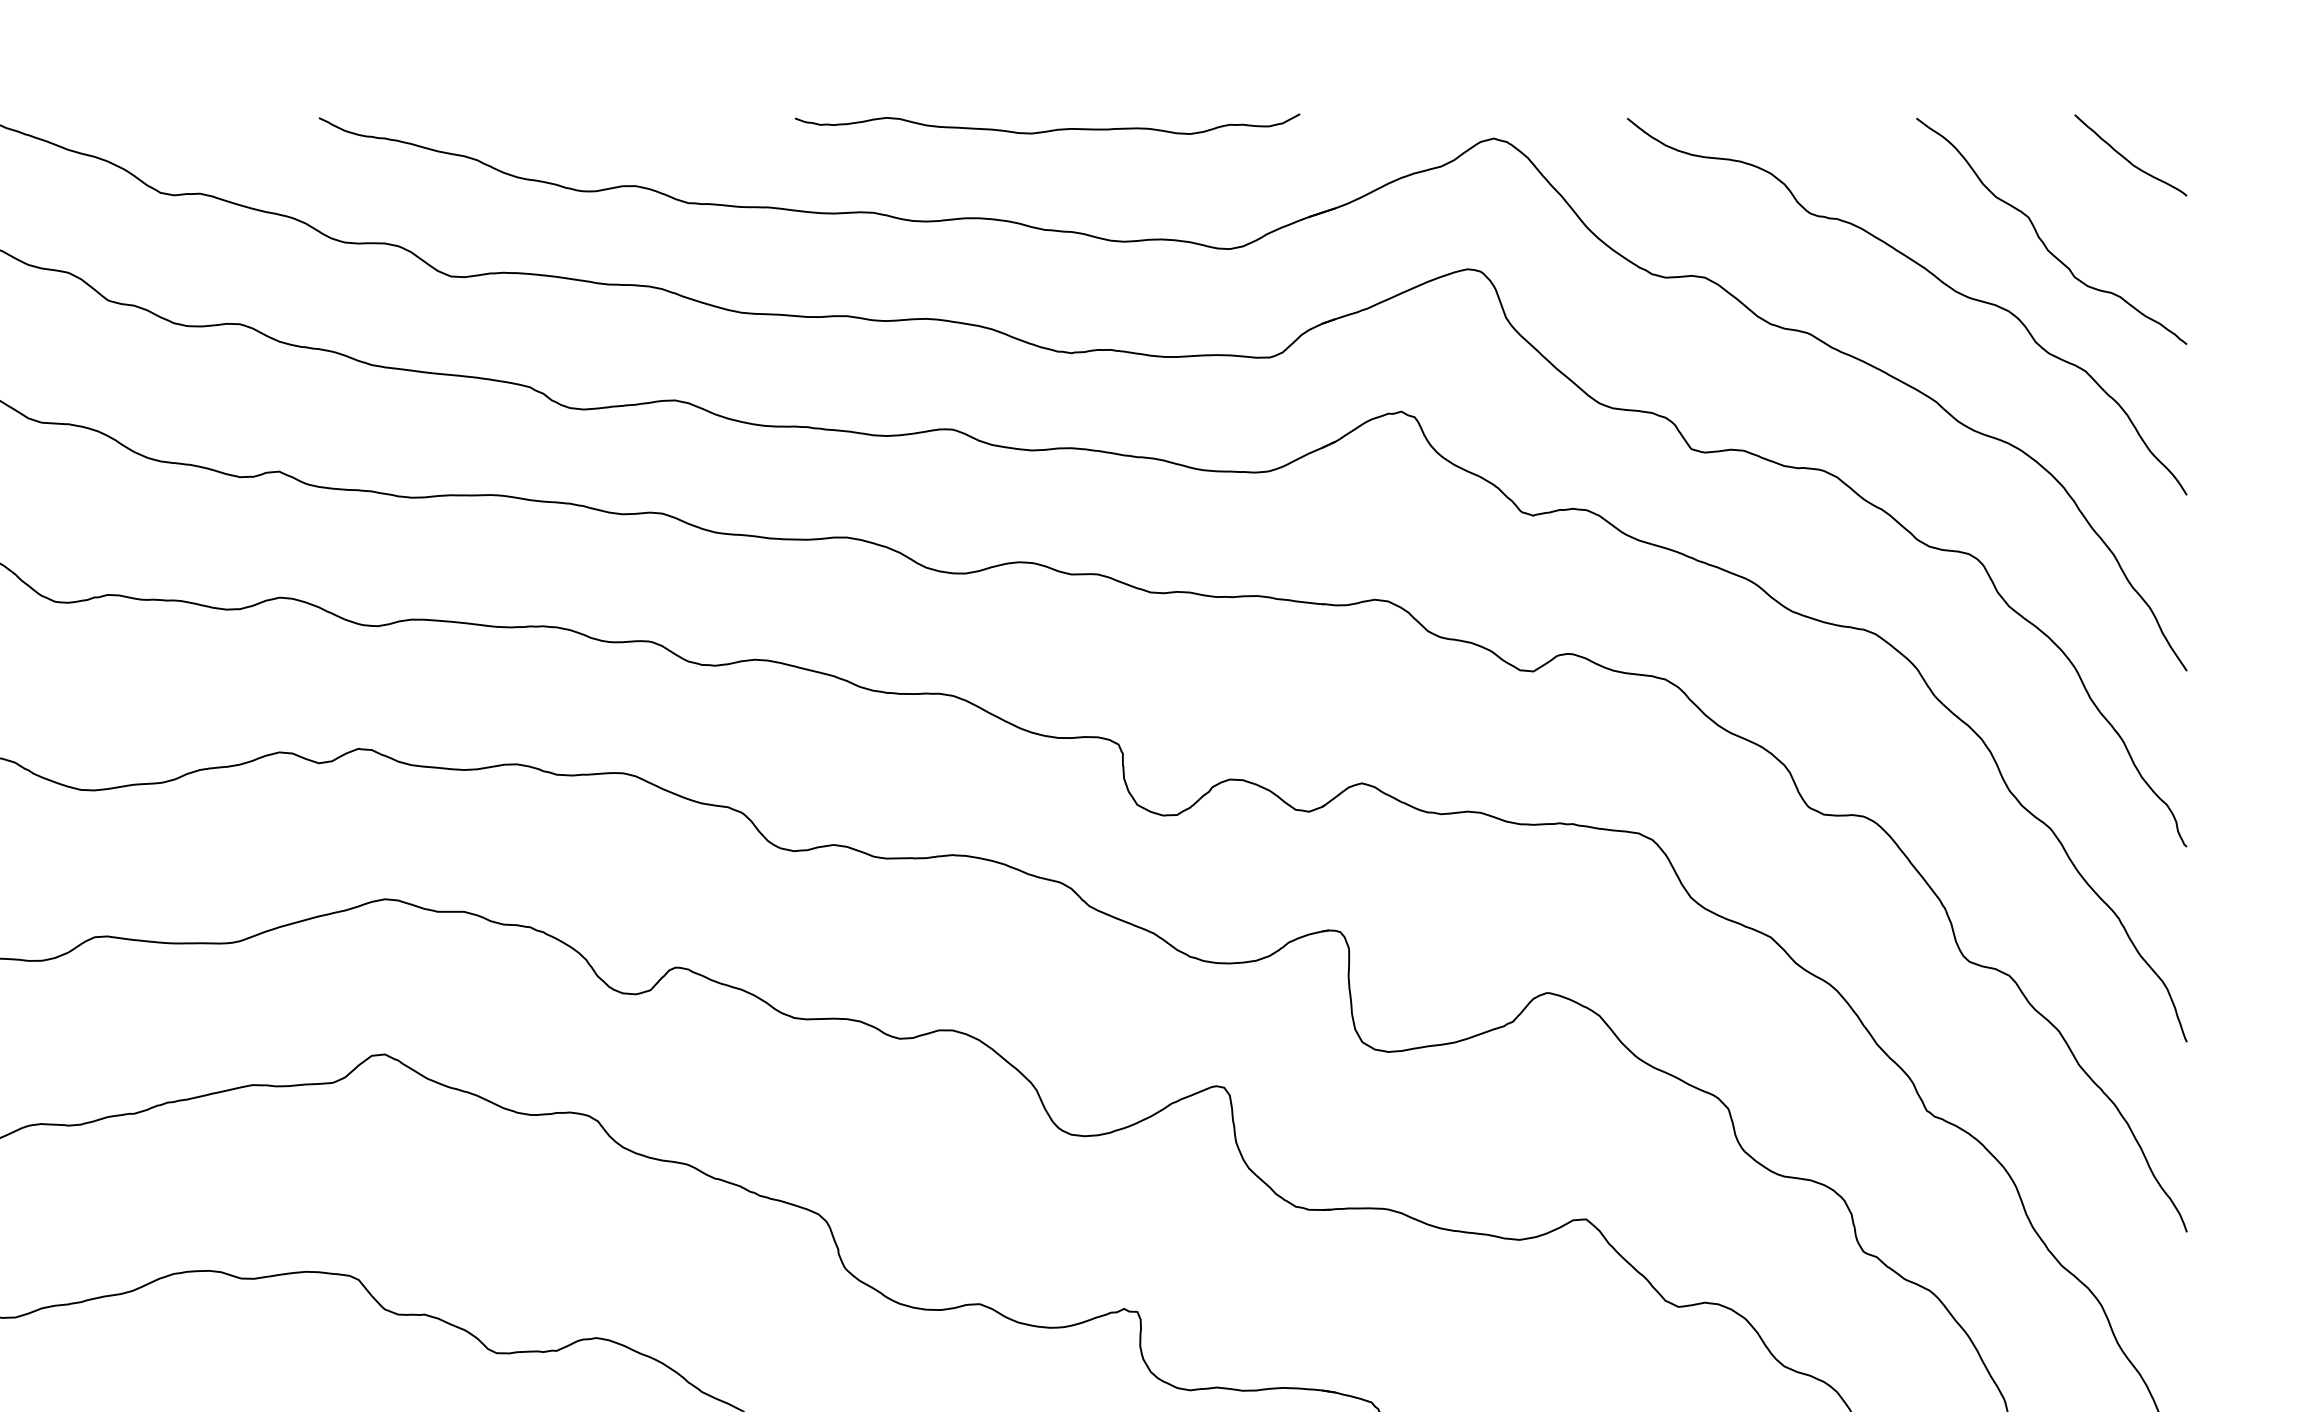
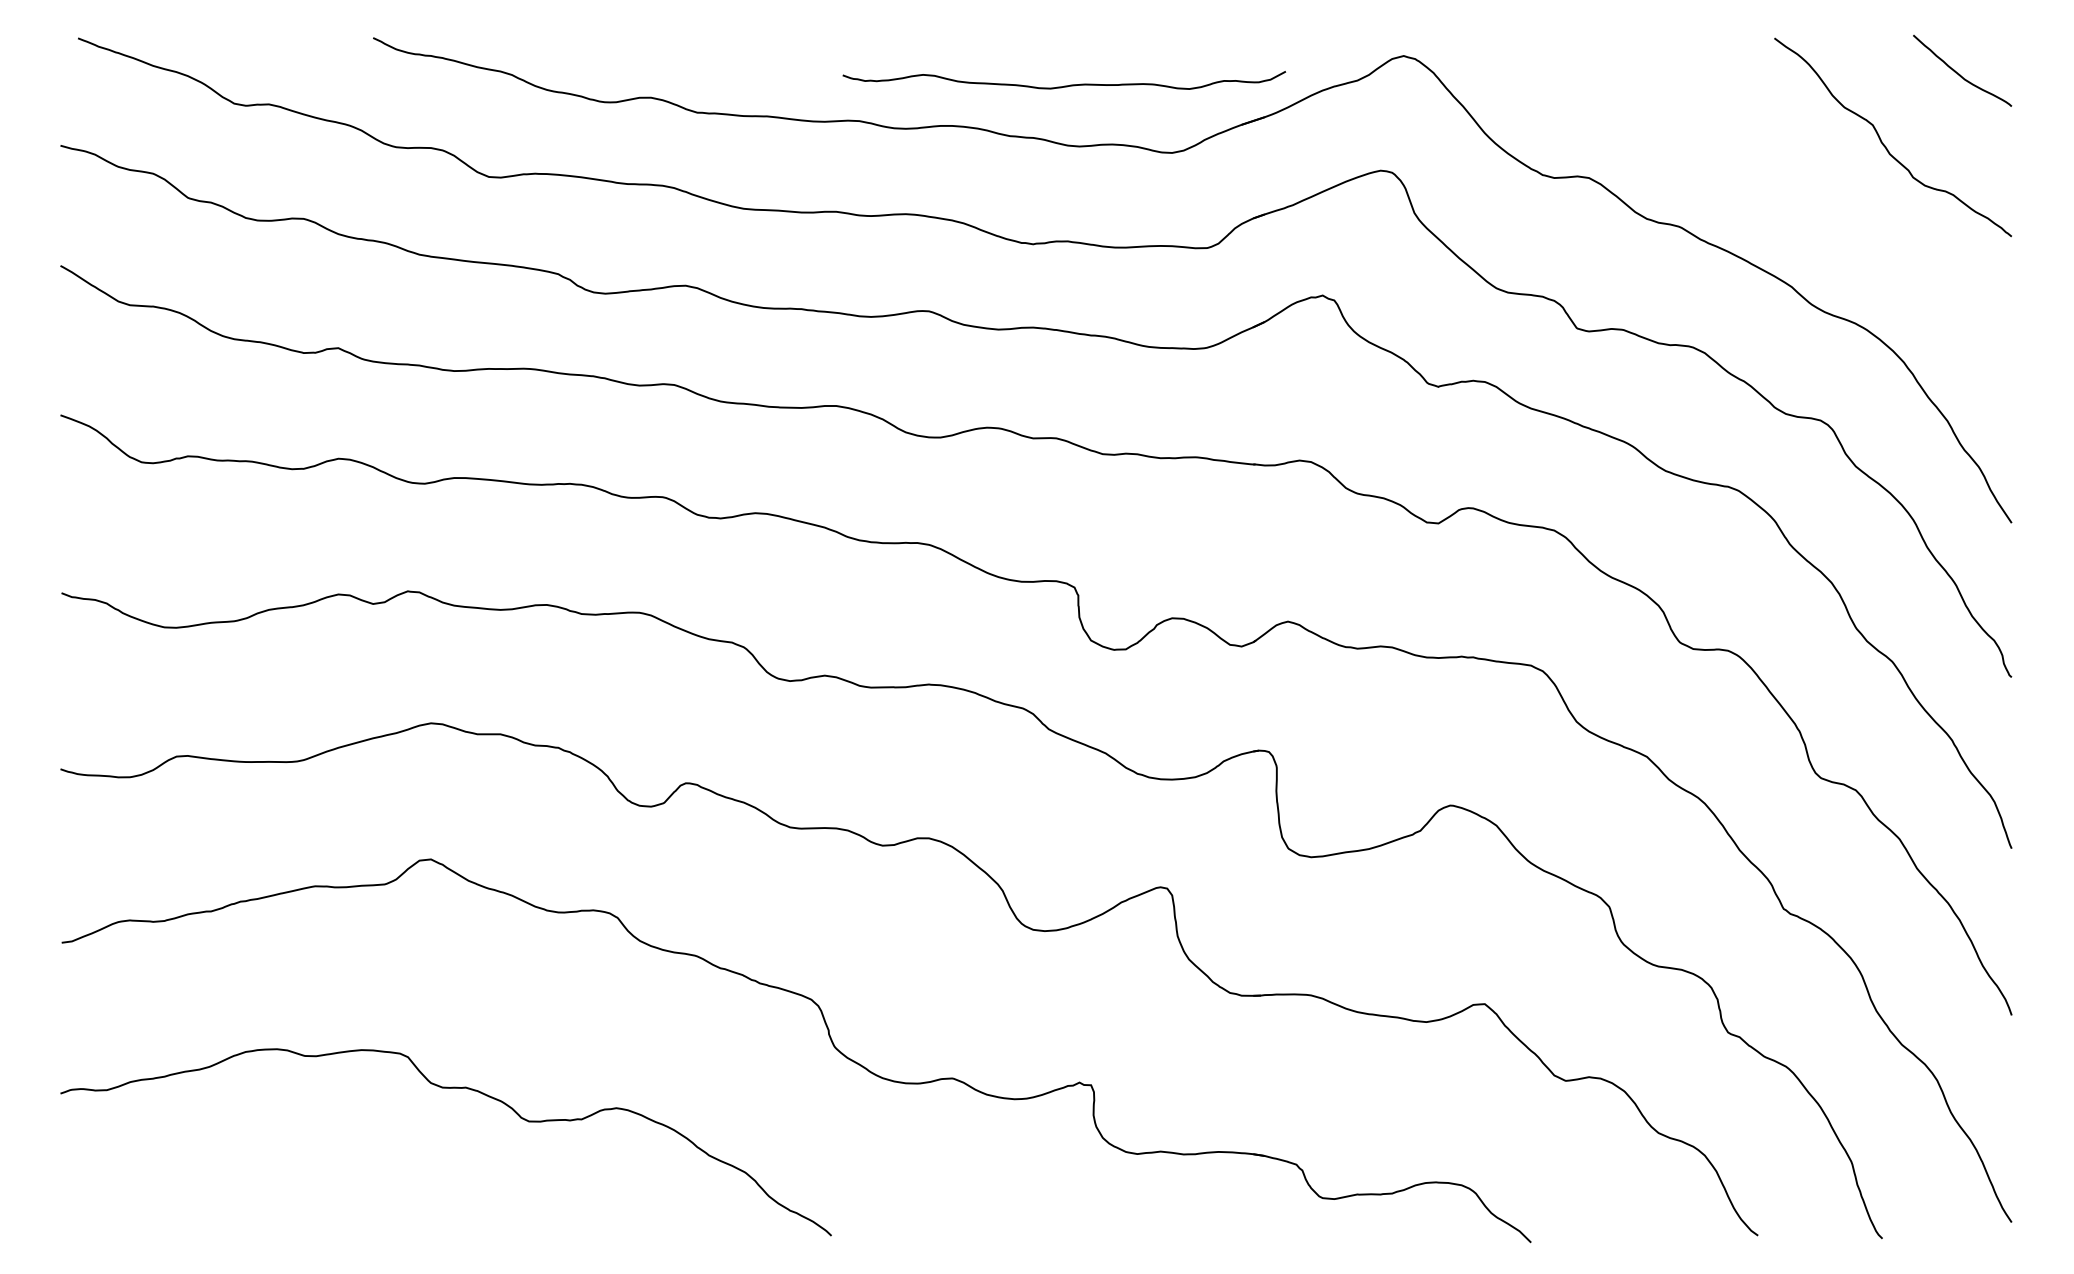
curve: (1047, 130) -> (1064, 85), moved
curve: (1932, 275) -> (1788, 176), removed

